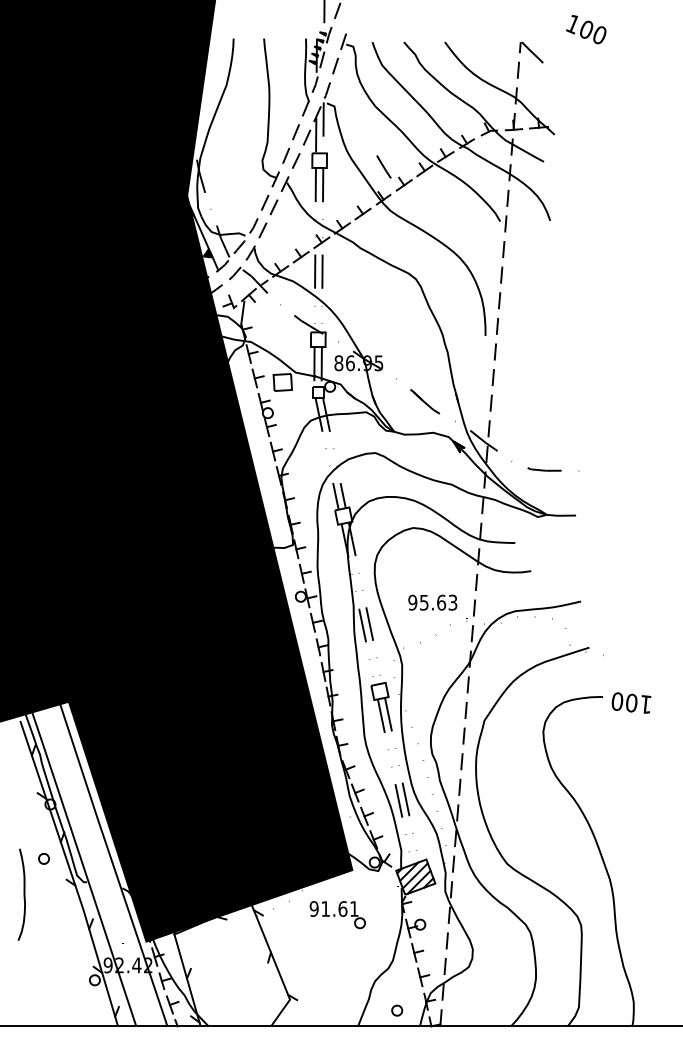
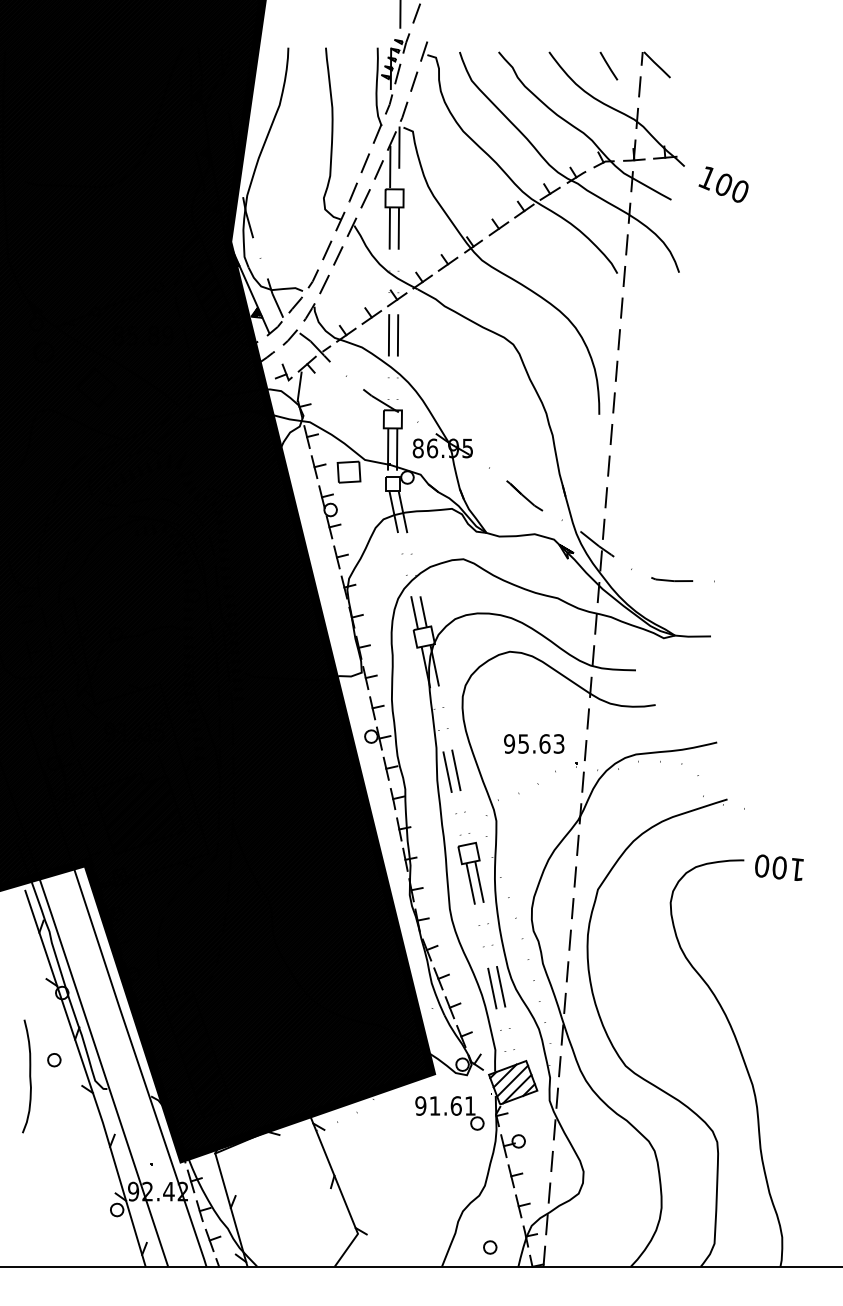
text: (586, 29) -> (723, 184), moved
line: (383, 166) -> (608, 65), moved
curve: (23, 894) -> (29, 1076), moved
part: (337, 915) -> (449, 1113), moved

